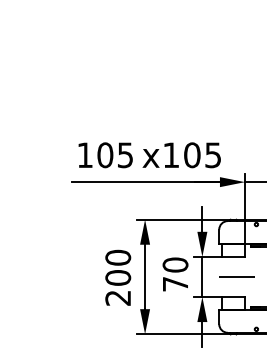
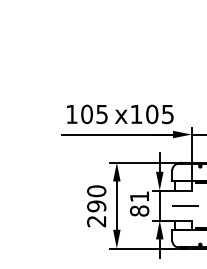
text: (175, 274) -> (139, 203), 70 -> 81
text: (117, 278) -> (96, 206), 200 -> 290

